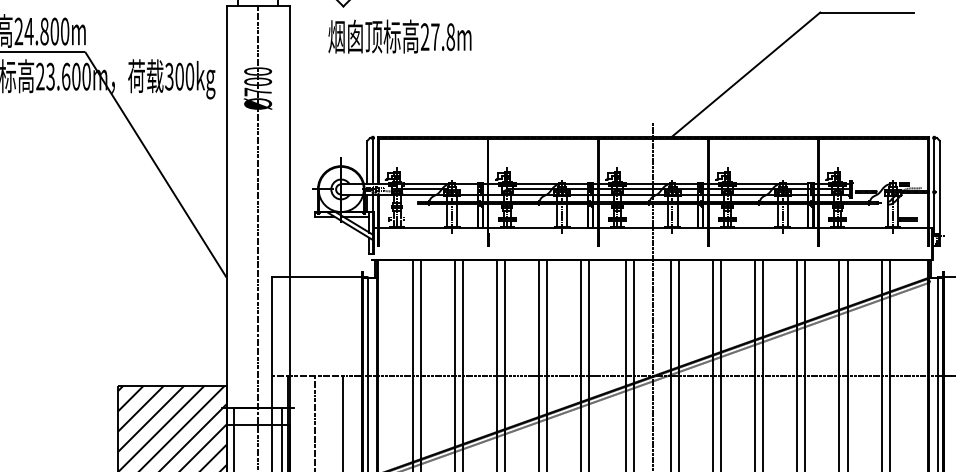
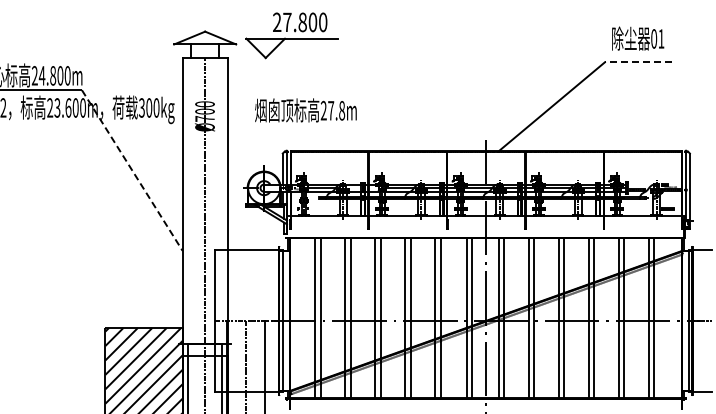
line: (866, 12) -> (637, 62), solid -> dashed
text: (399, 36) -> (305, 110), moved
line: (156, 164) -> (132, 170), solid -> dashed

